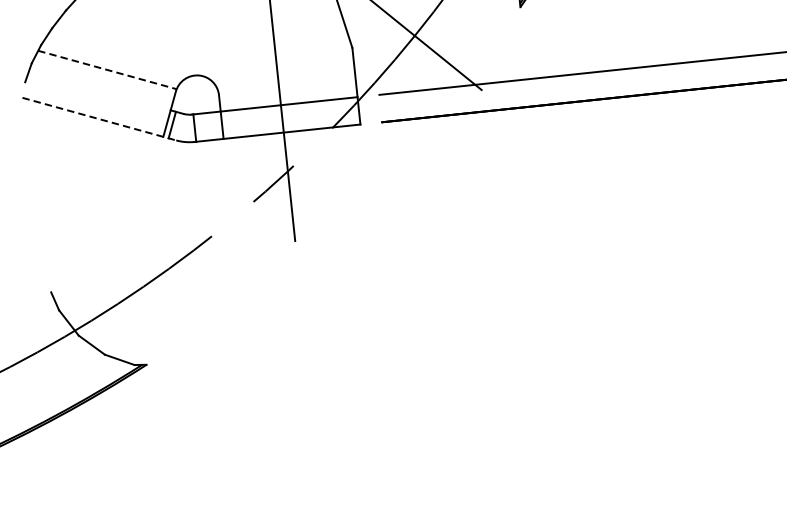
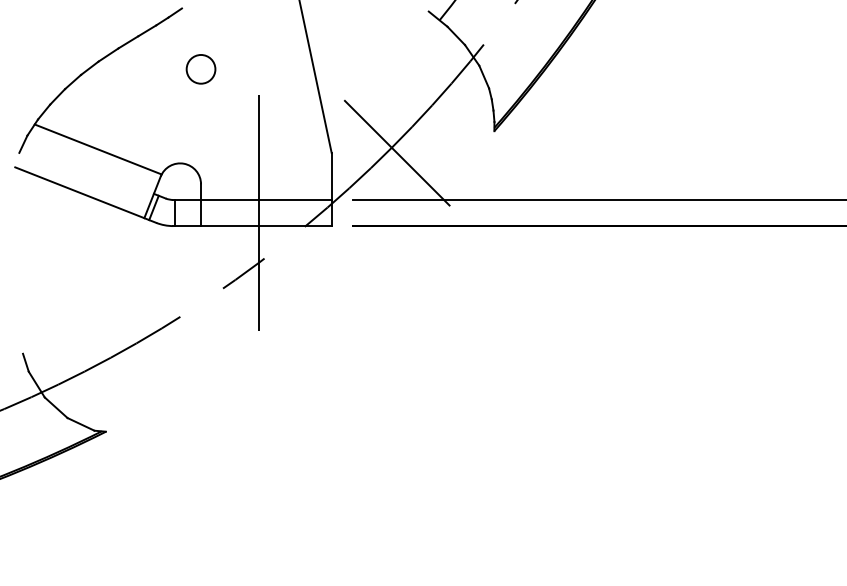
line: (107, 69) -> (98, 149), dashed -> solid
line: (99, 119) -> (85, 195), dashed -> solid

